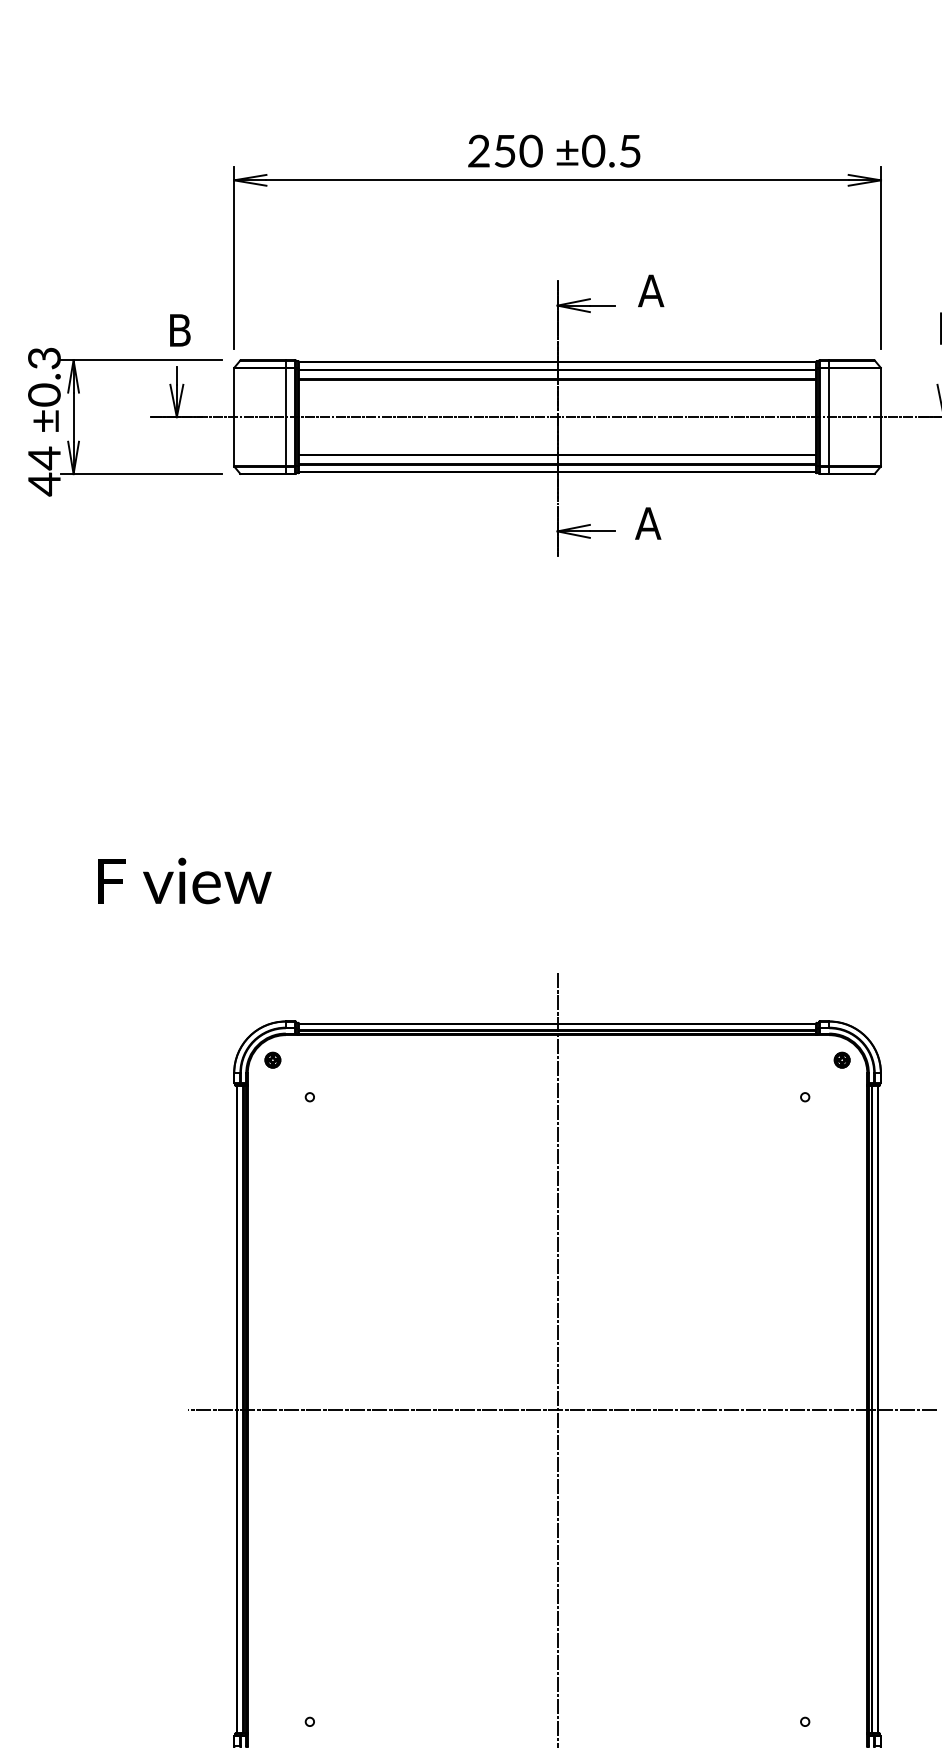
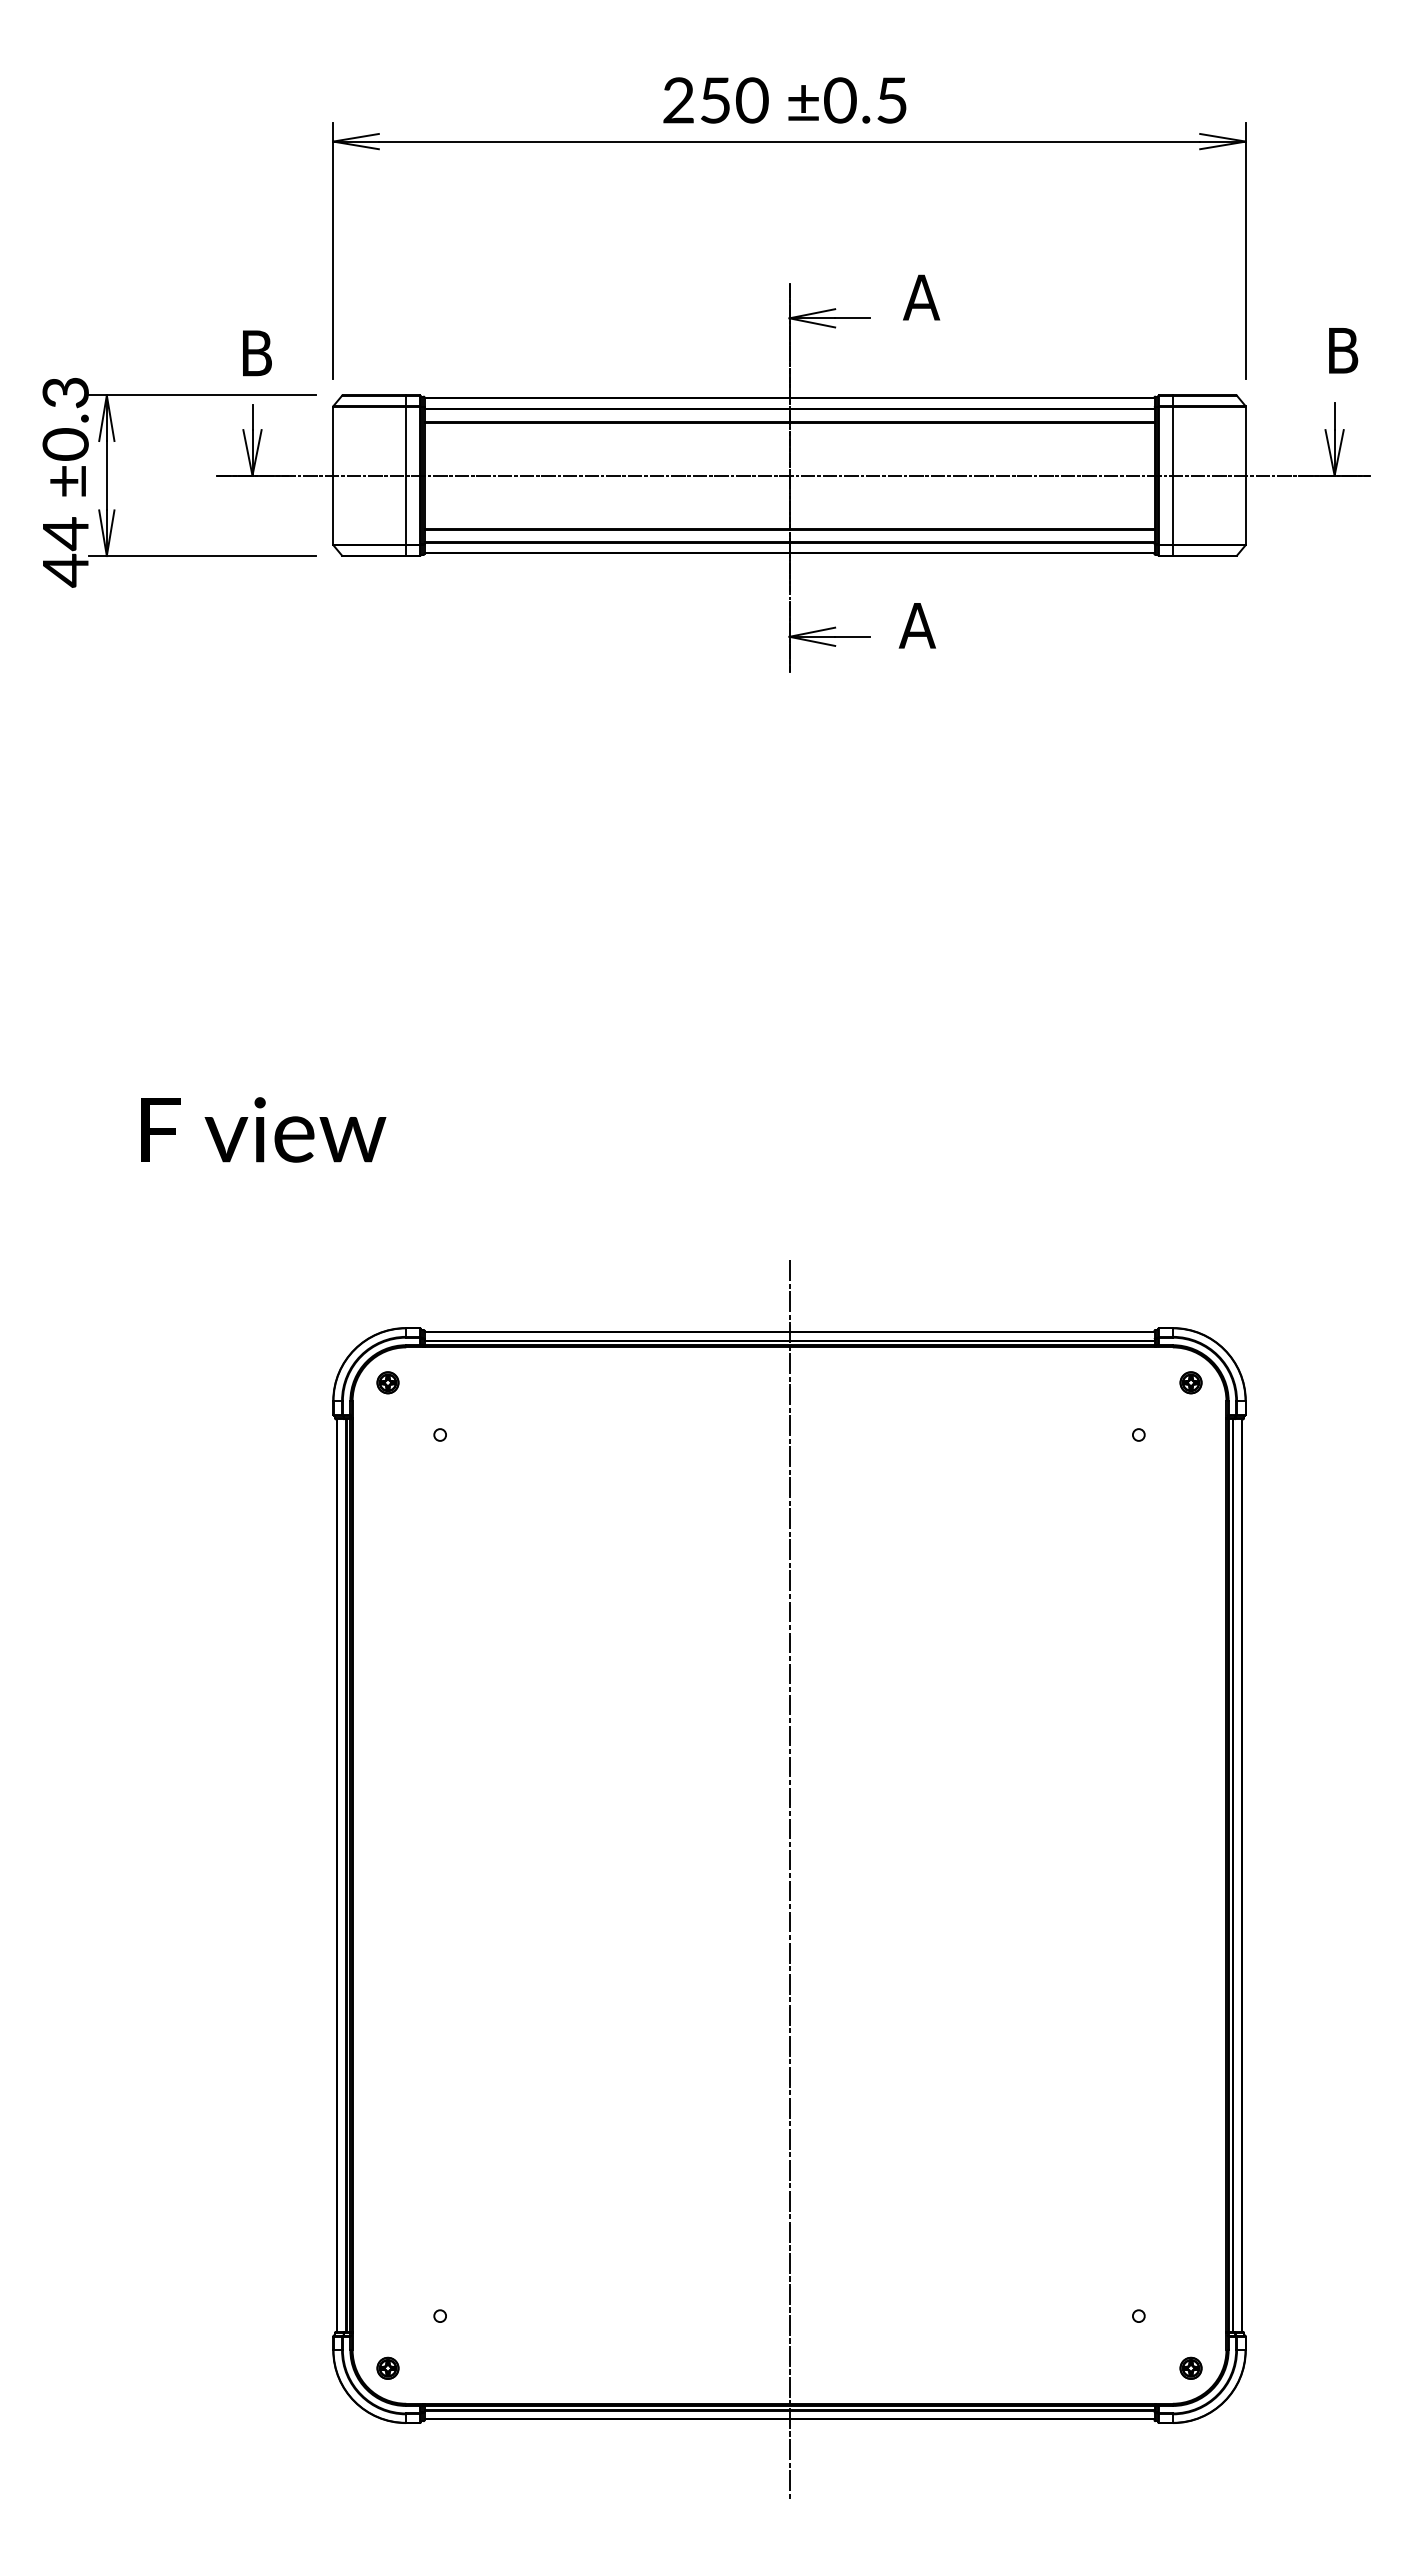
line: (561, 1409) -> (795, 1875), removed

